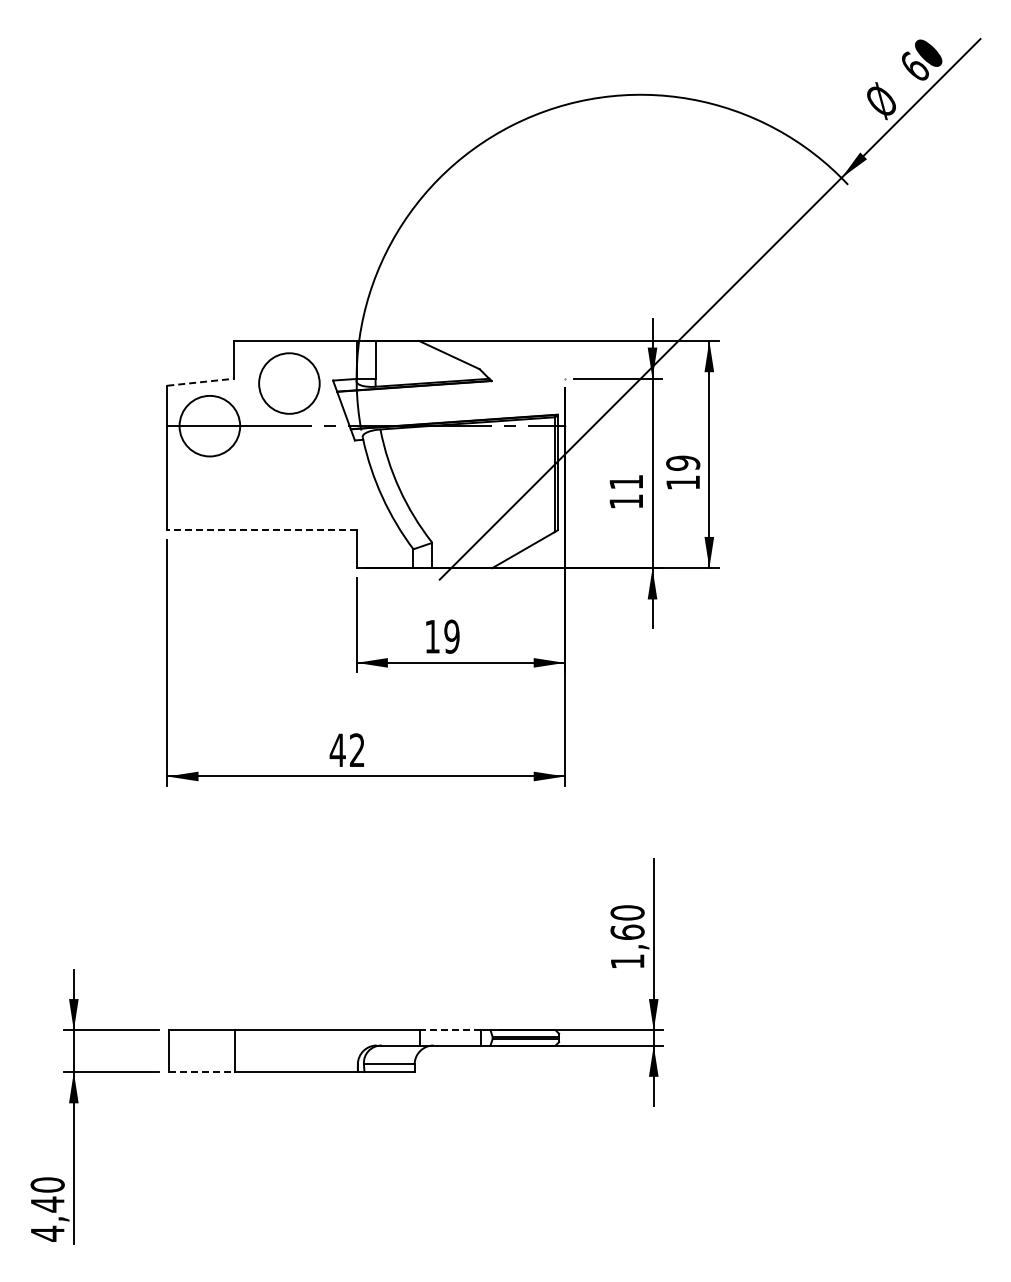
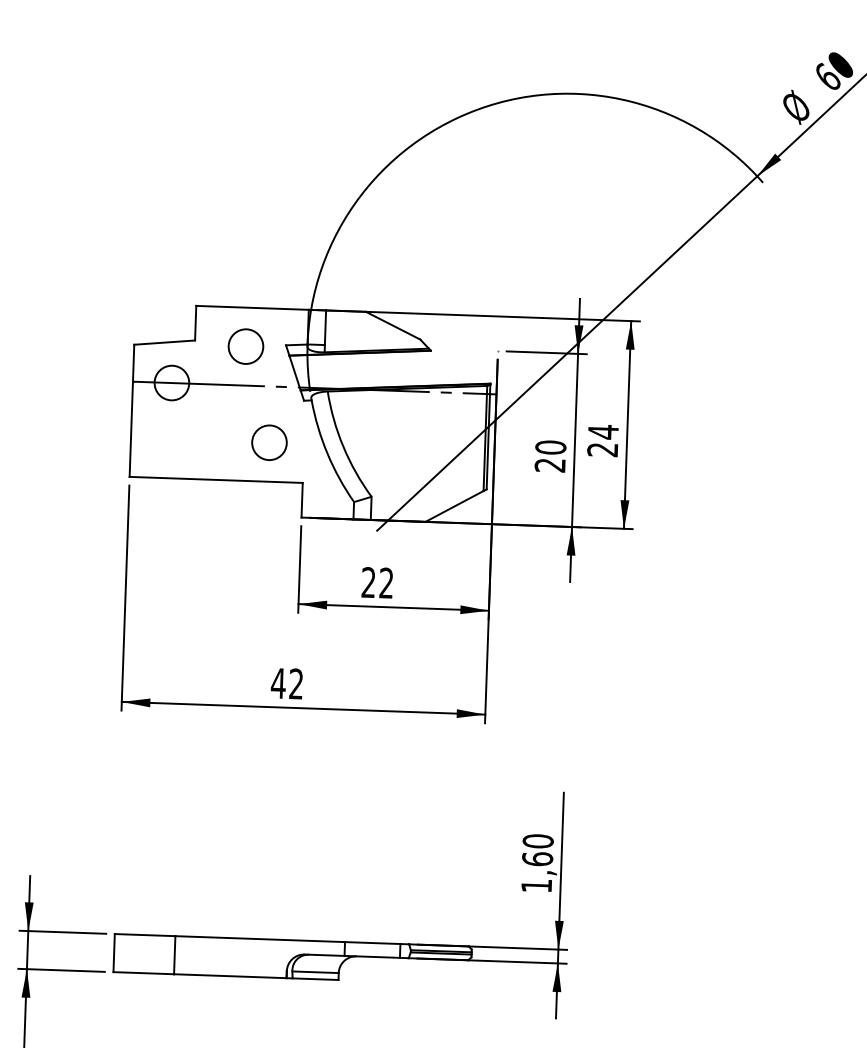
line: (200, 382) -> (164, 342), dashed -> solid
circle: (289, 383) -> (246, 346), size x0.62
circle: (209, 426) -> (171, 383), size x0.62
text: (683, 472) -> (603, 440), 19 -> 24
circle: (318, 487) -> (269, 442), added
text: (626, 491) -> (550, 456), 11 -> 20
line: (261, 530) -> (215, 480), dashed -> solid
text: (442, 636) -> (377, 582), 19 -> 22
line: (450, 1030) -> (372, 943), dashed -> solid
line: (202, 1072) -> (144, 973), dashed -> solid

